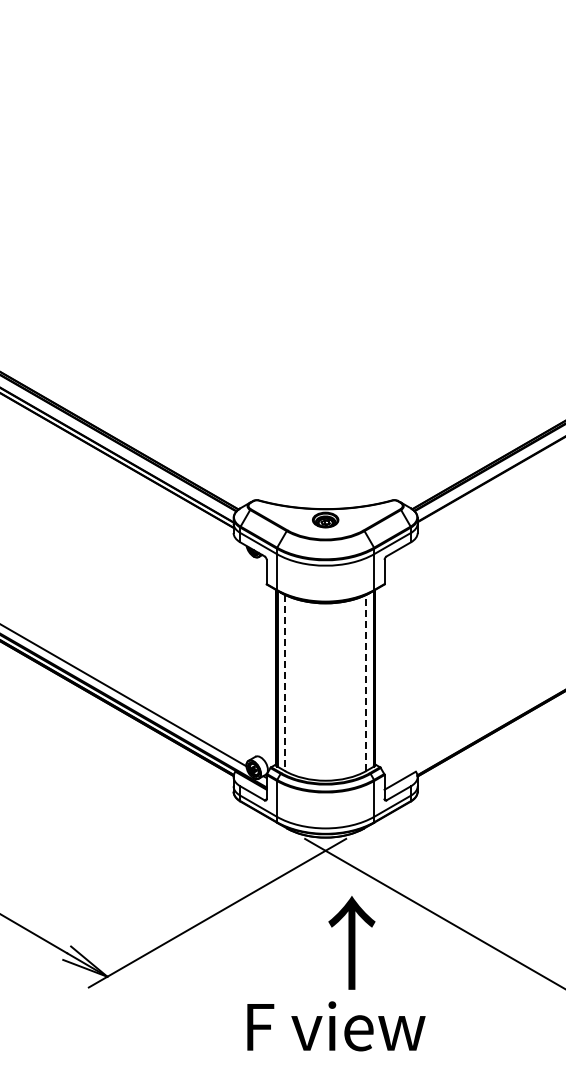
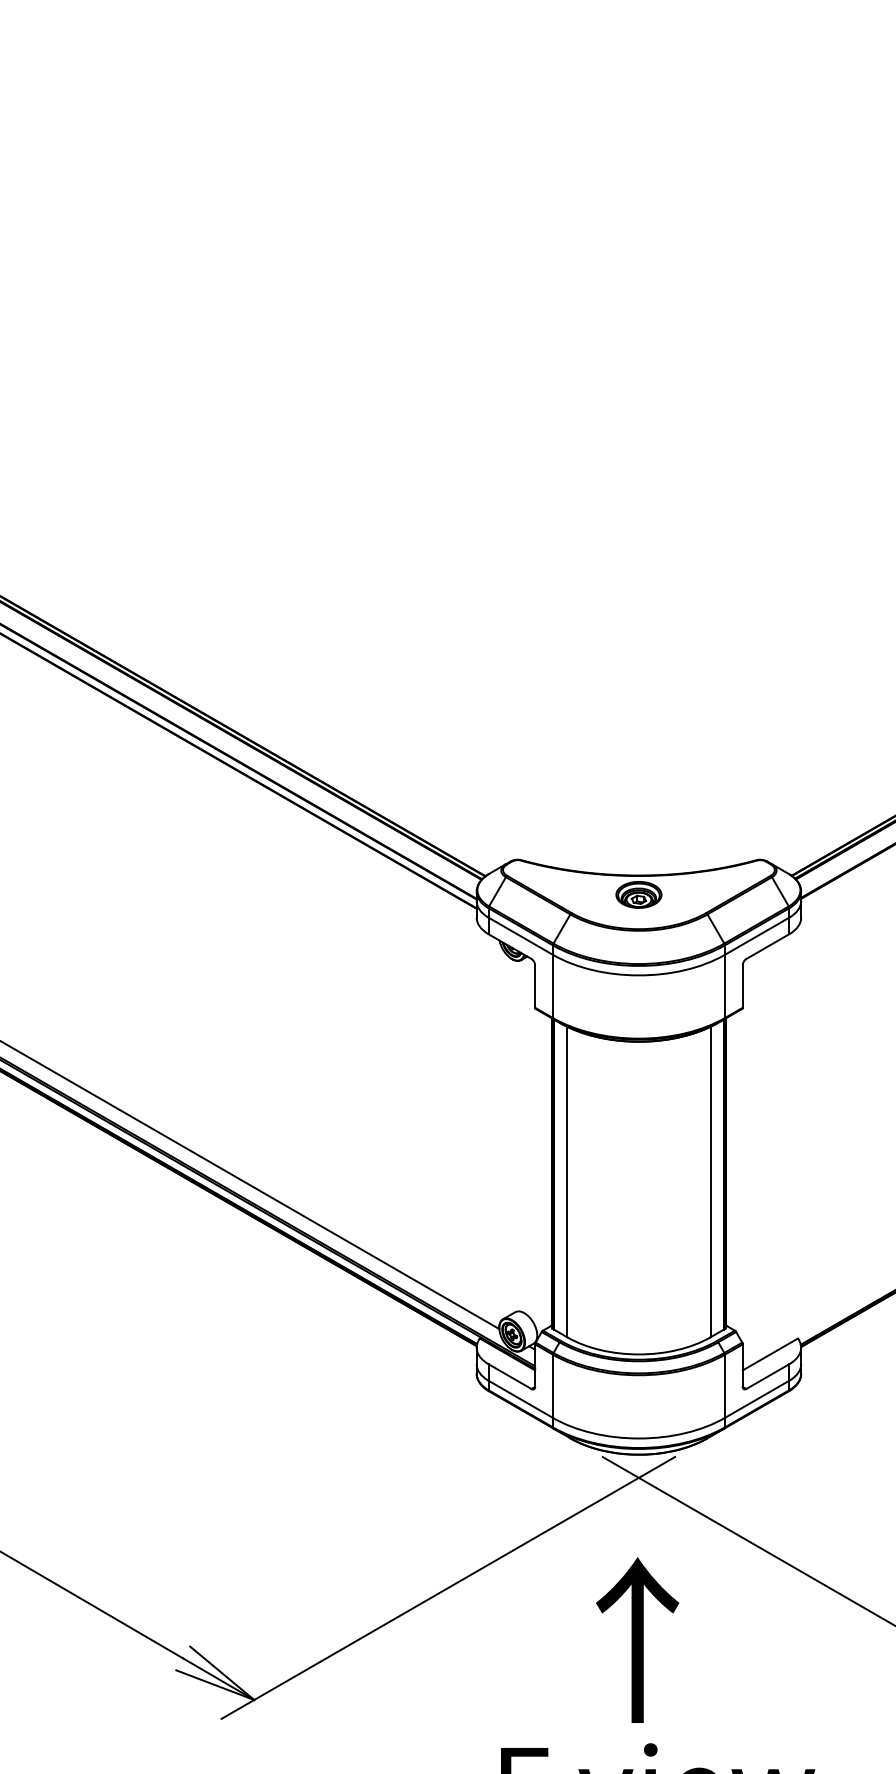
line: (366, 682) -> (710, 1181), dashed -> solid
line: (285, 683) -> (568, 1183), dashed -> solid
text: (351, 942) -> (636, 1639), moved

